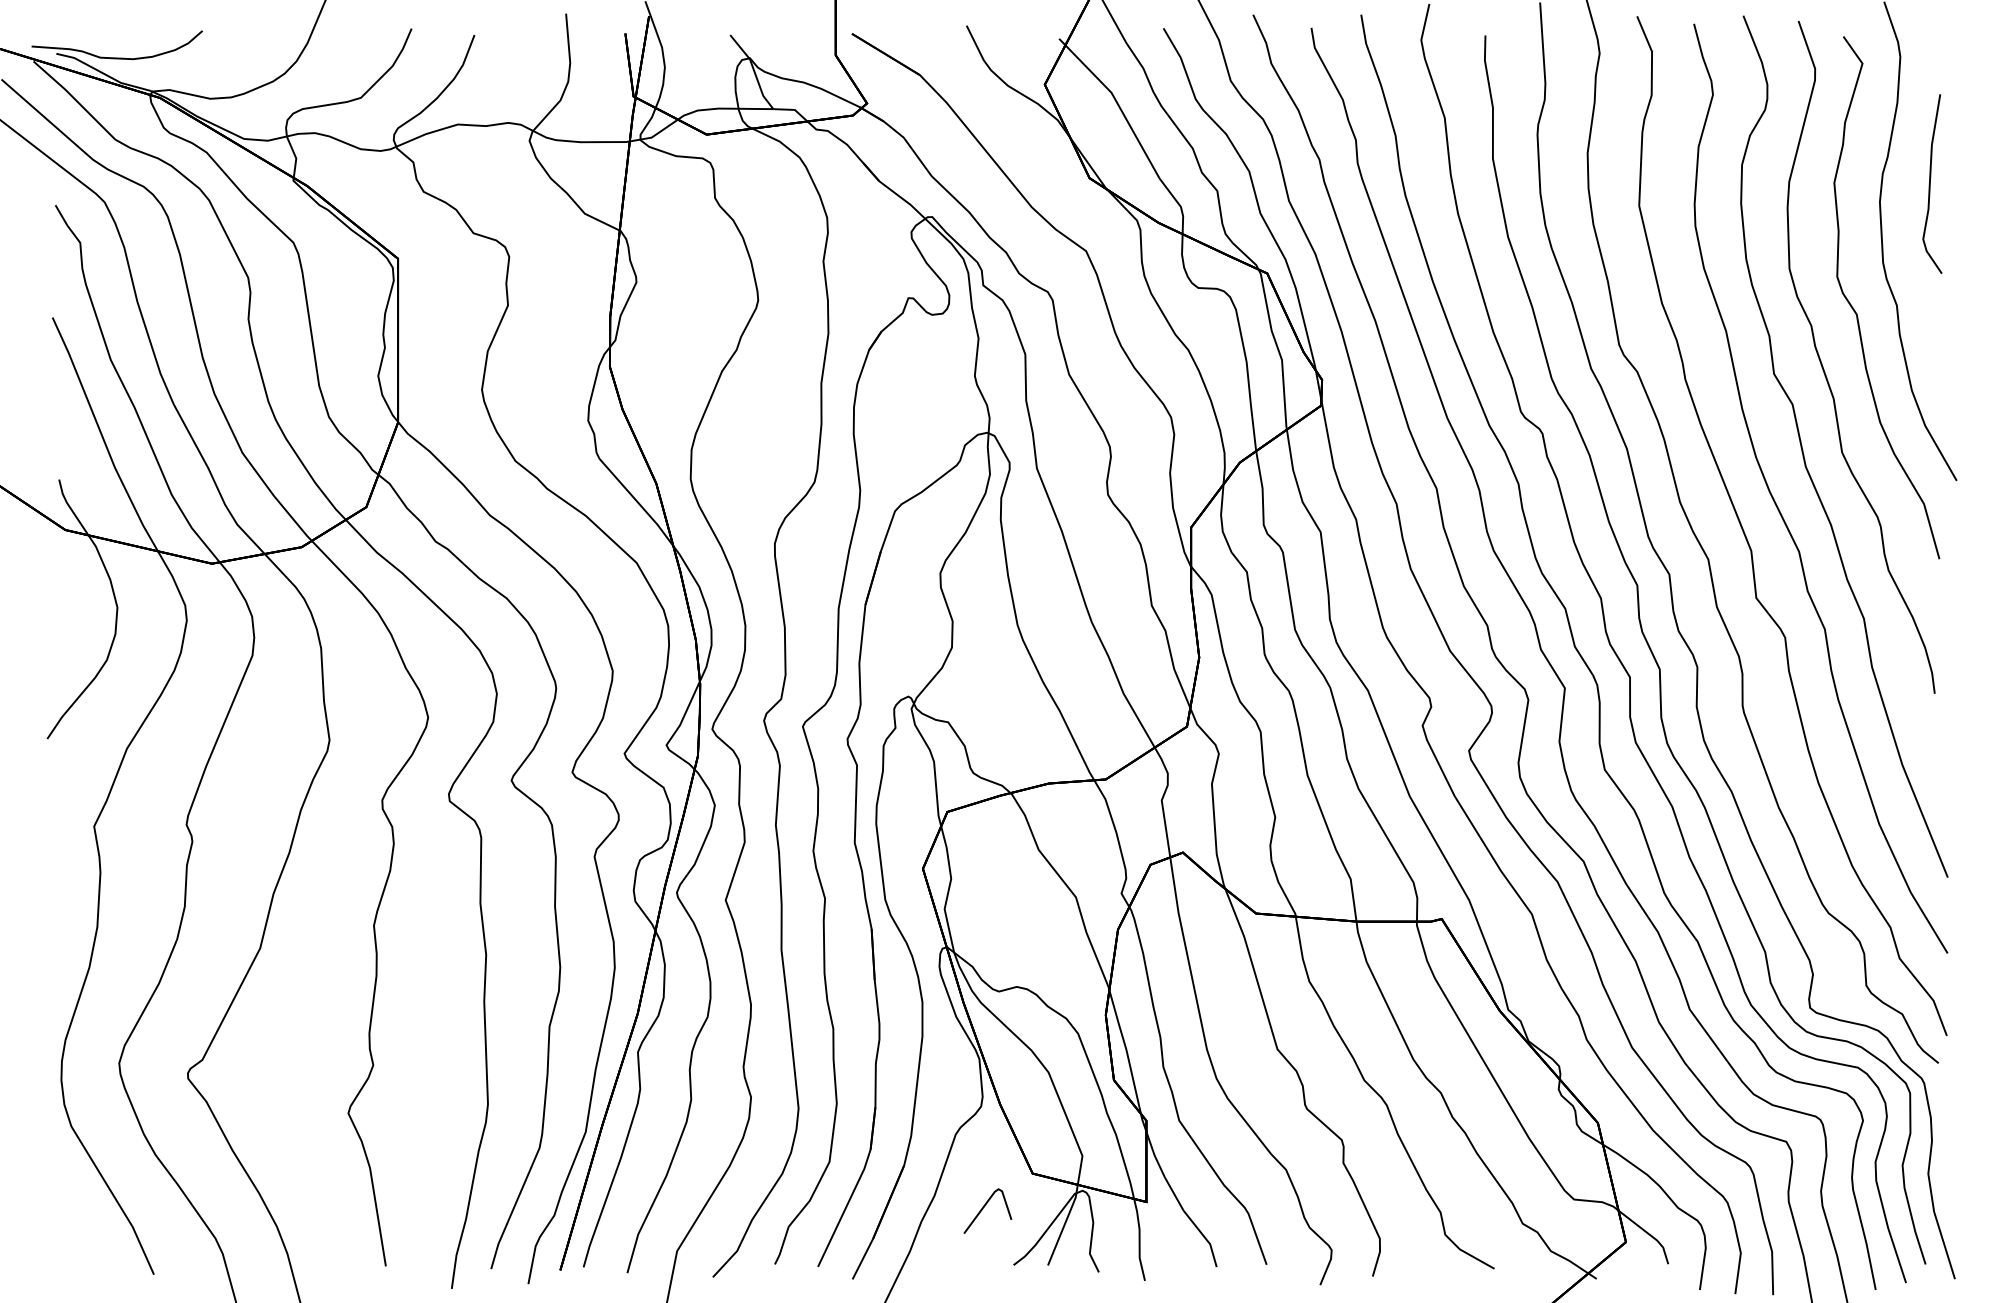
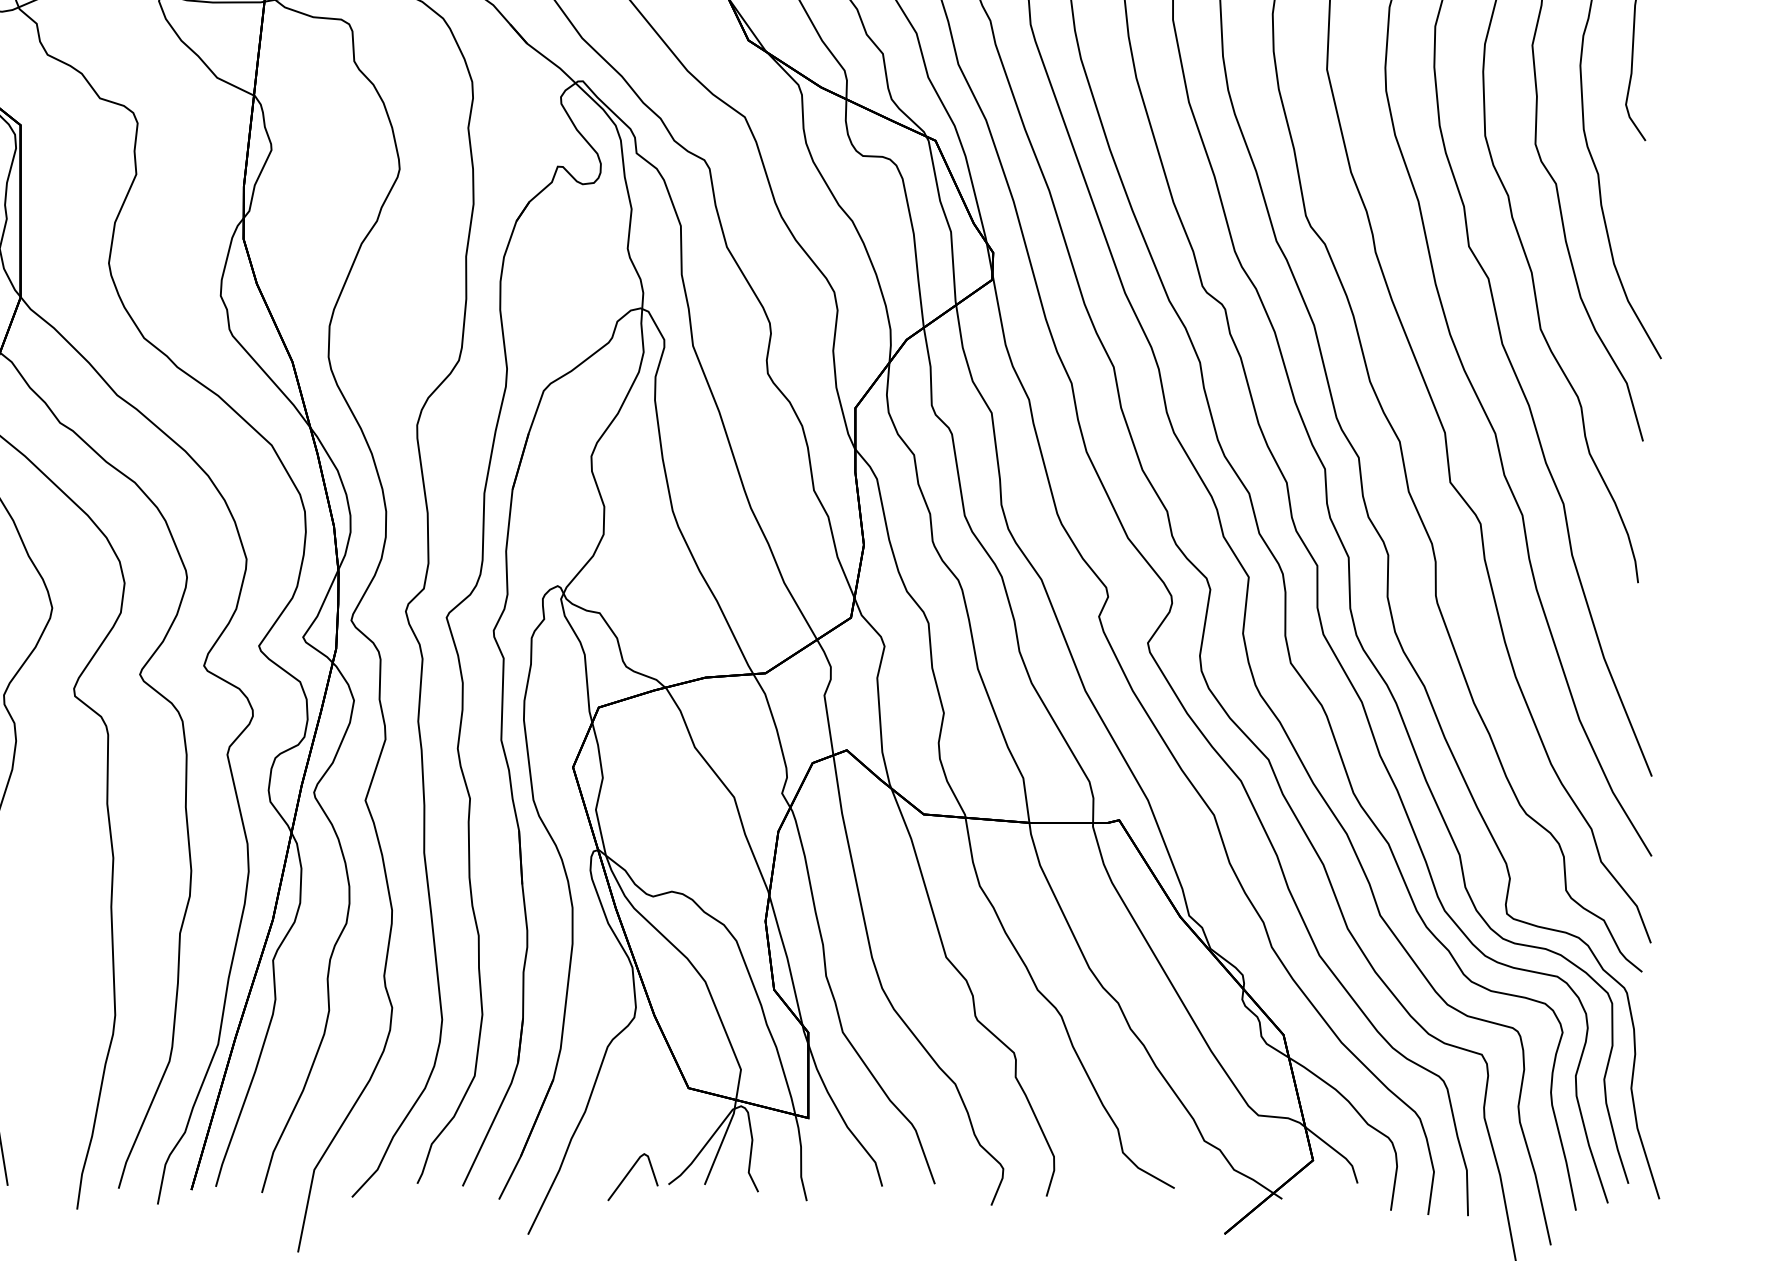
line: (984, 1207) -> (629, 1173), moved

